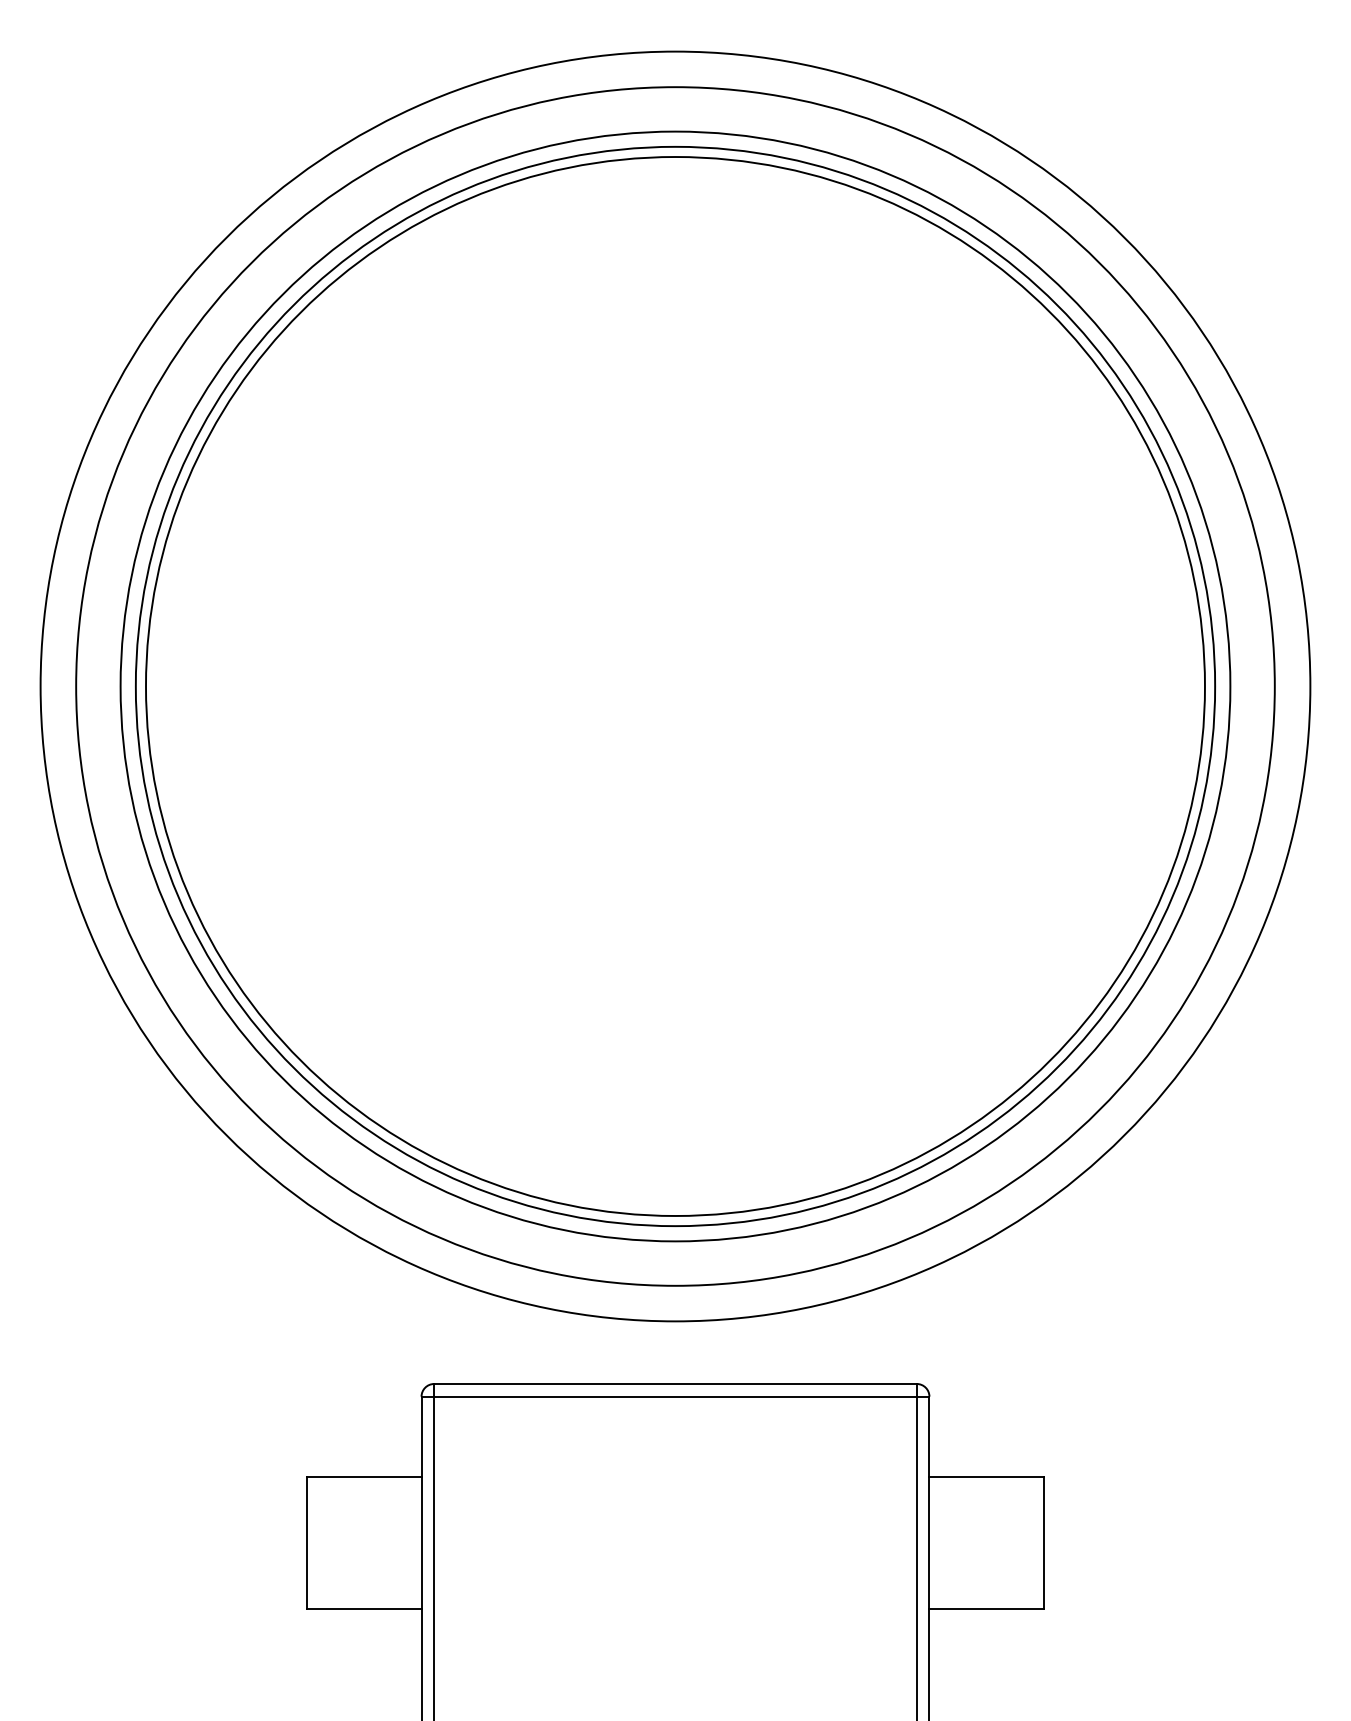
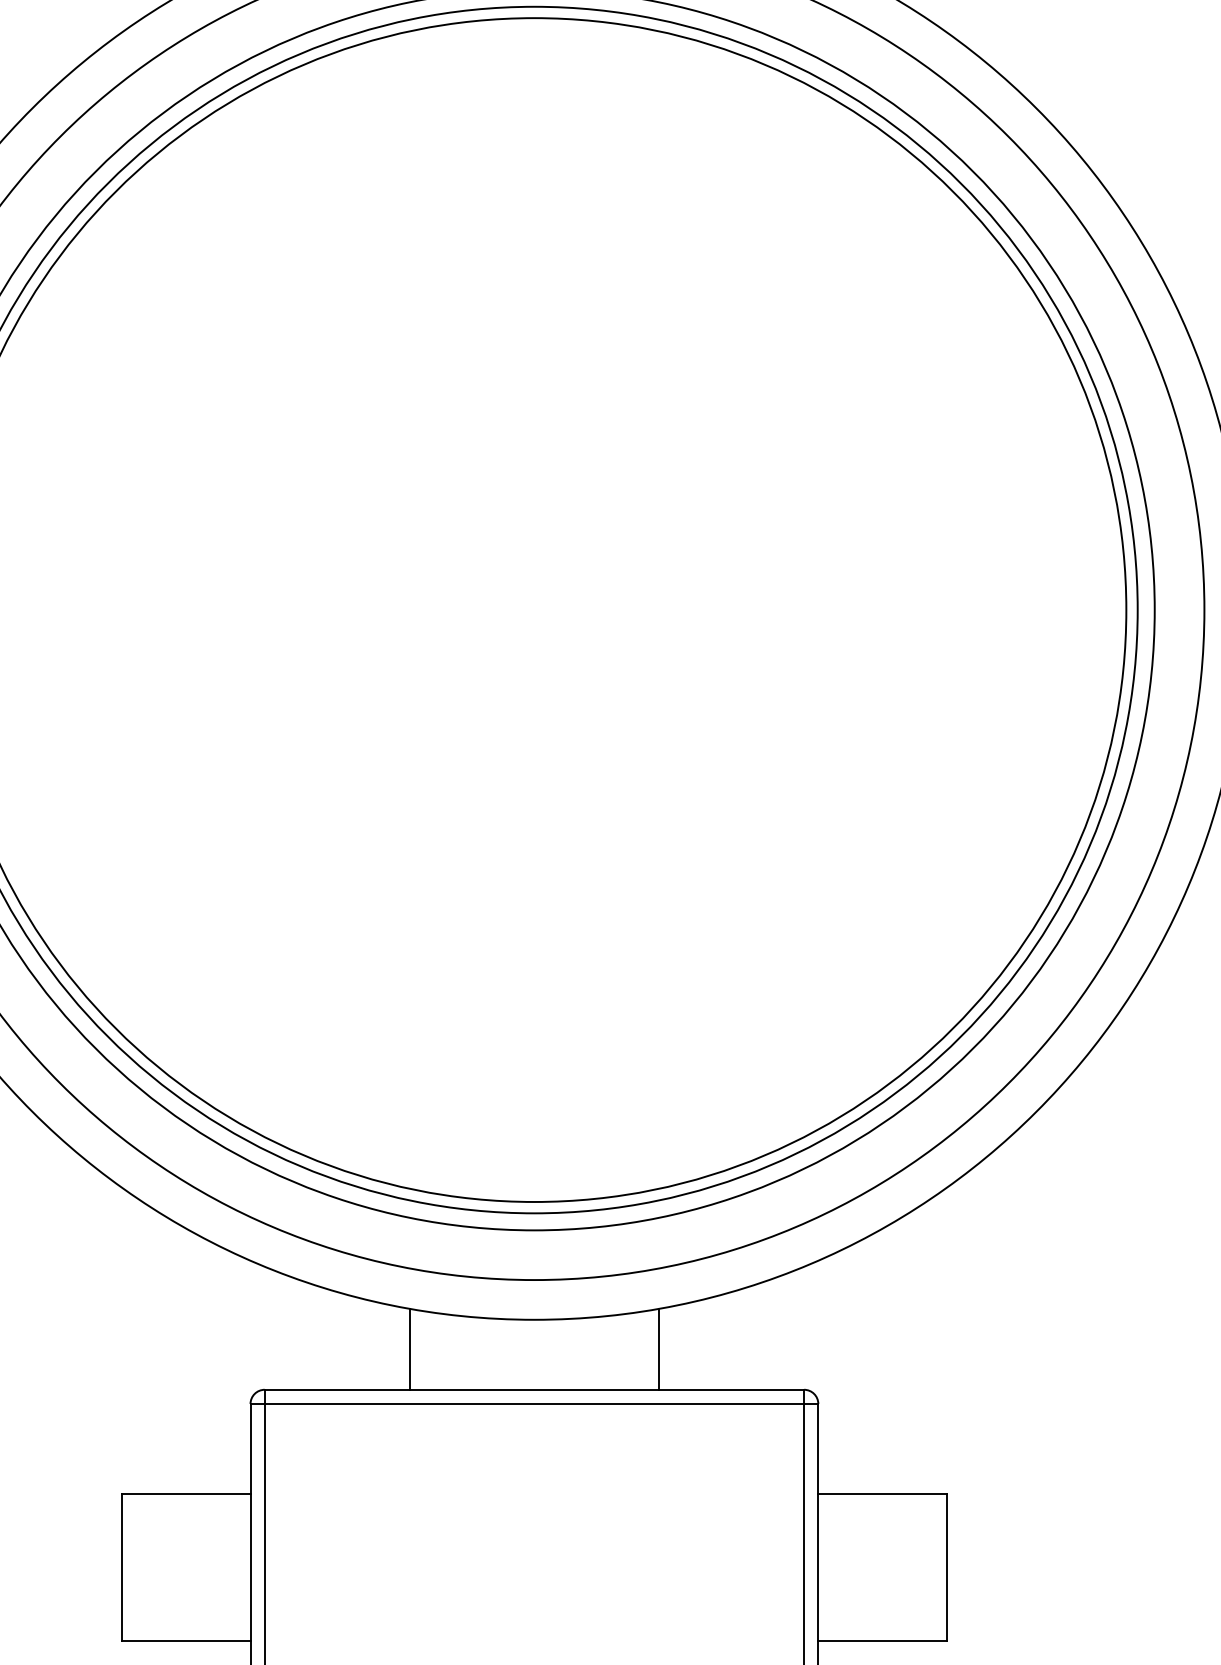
line: (563, 1347) -> (409, 1349), added
line: (787, 1347) -> (659, 1349), added

